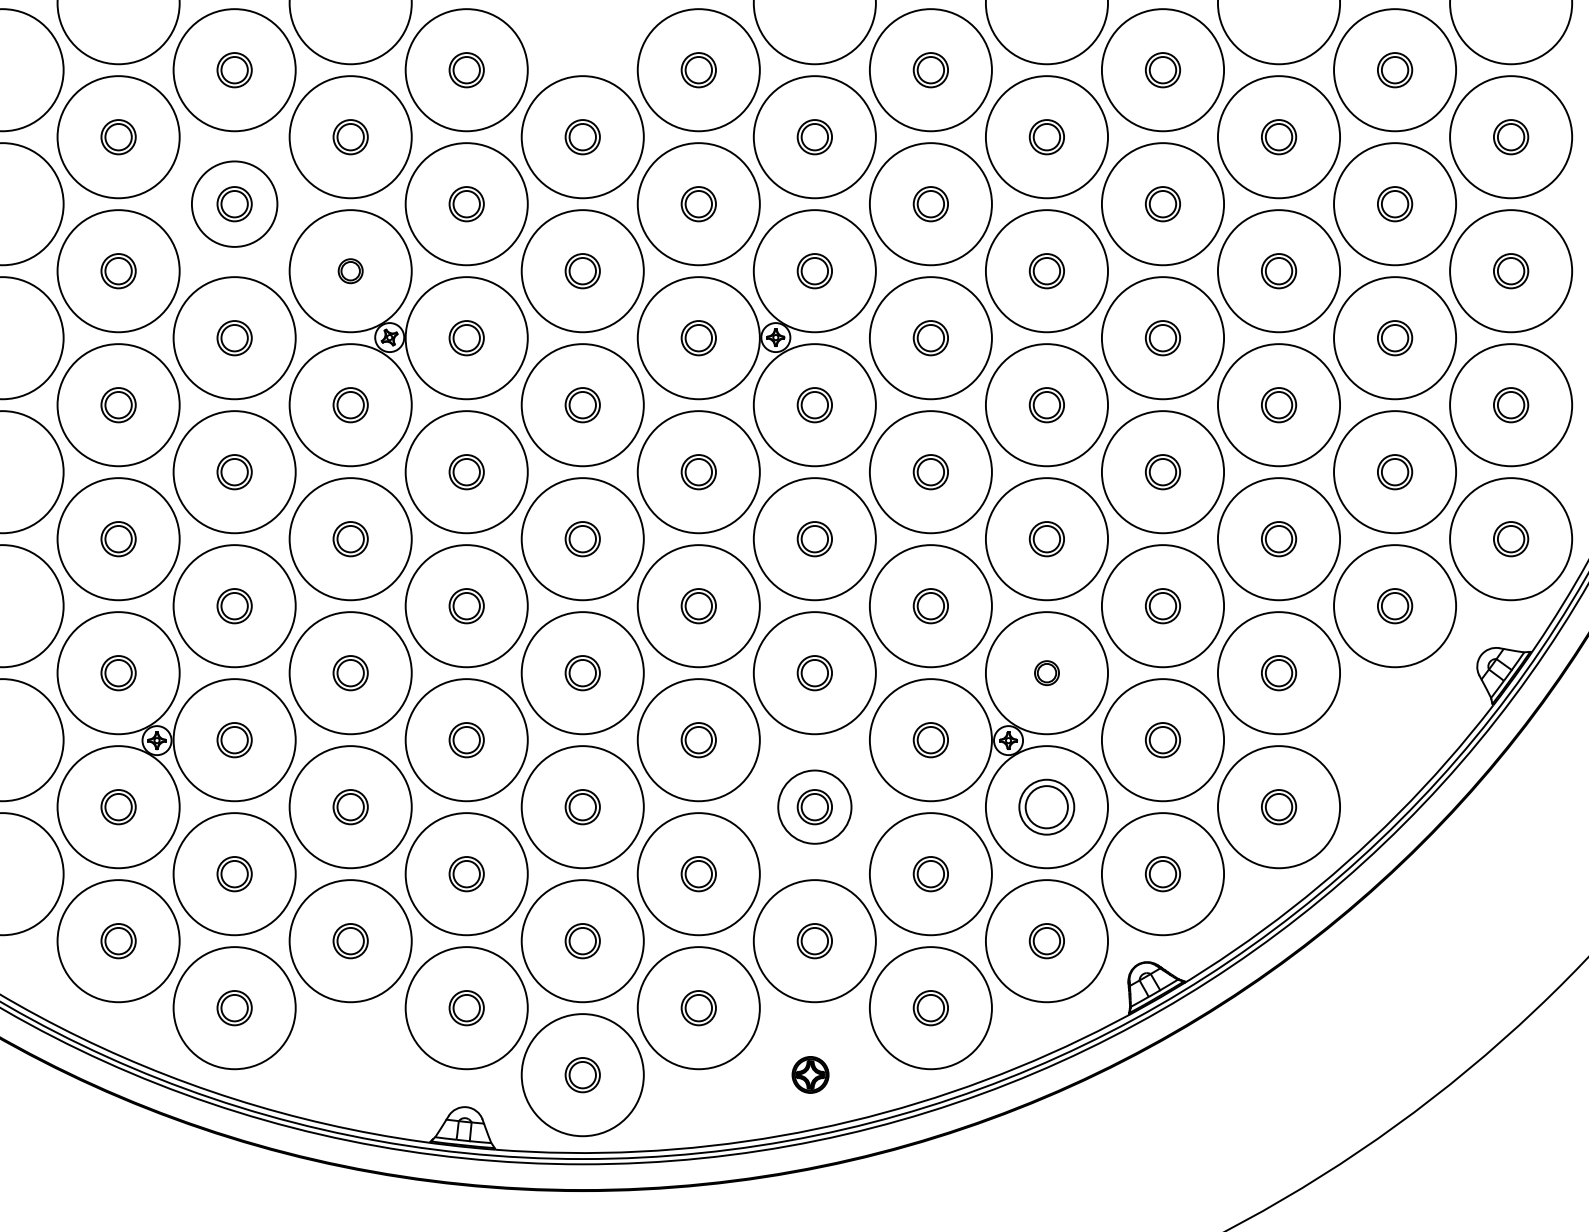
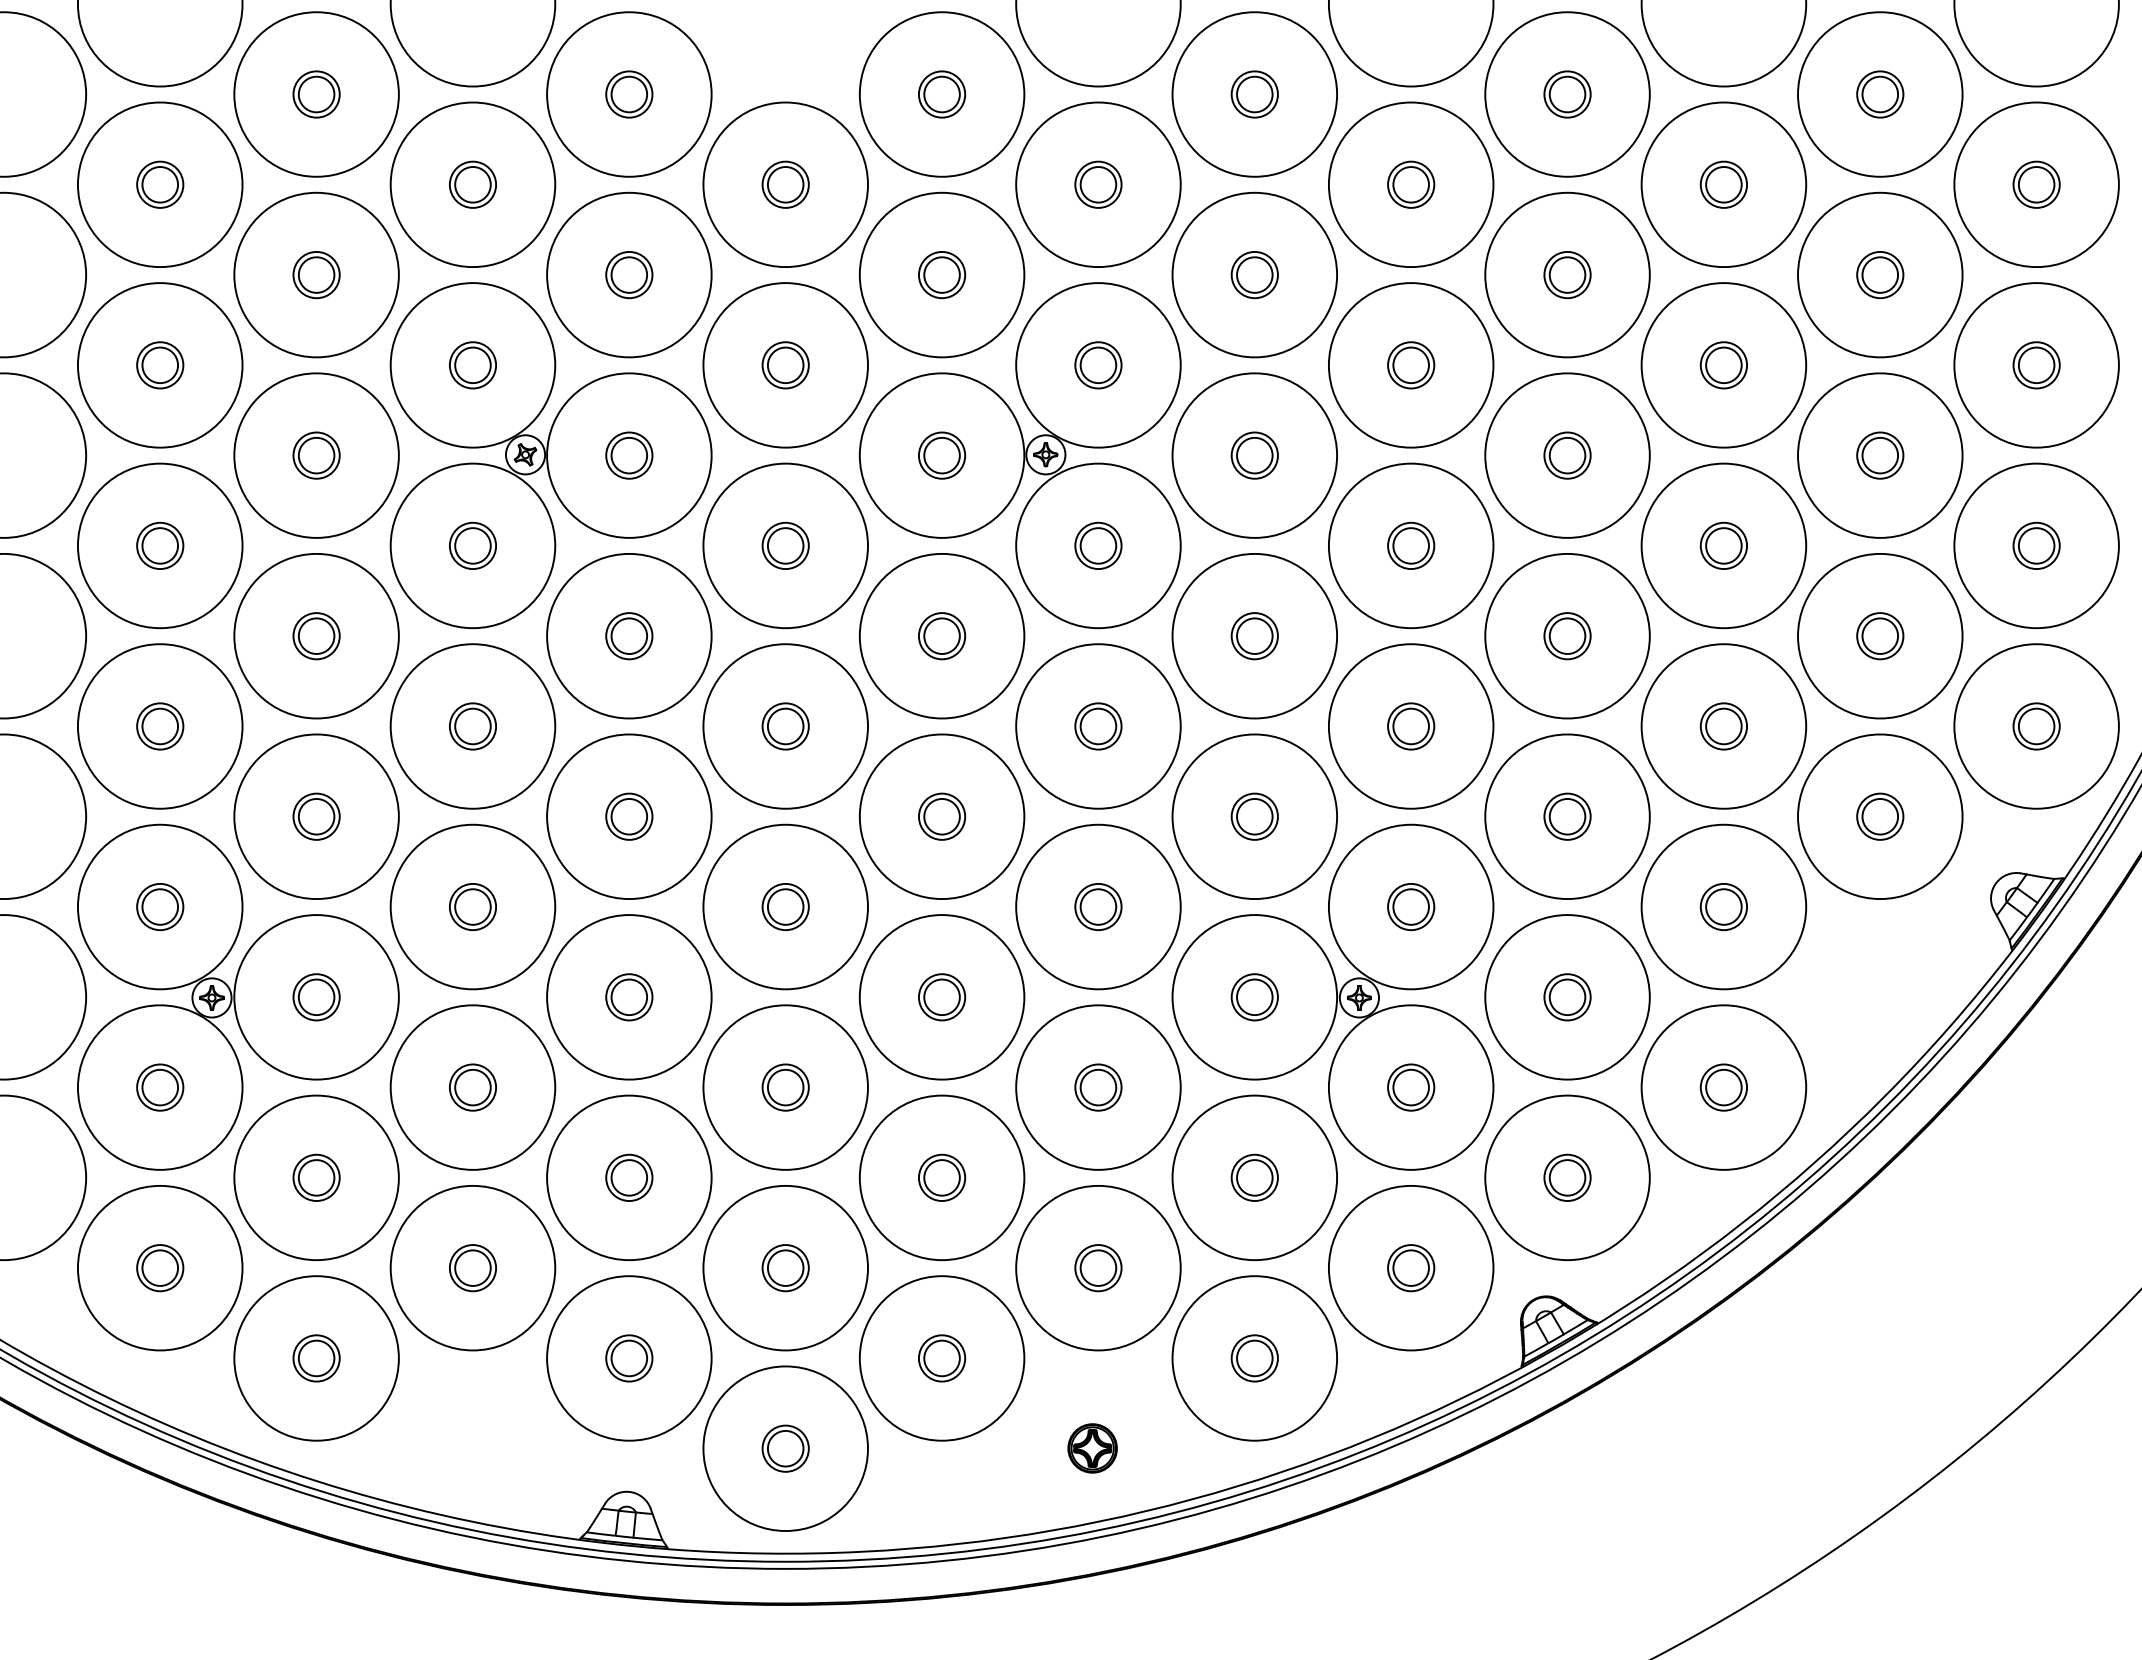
circle: (234, 203) -> (316, 274), size x1.43
part: (350, 271) -> (472, 365), size x1.43
part: (1047, 672) -> (1411, 906), size x1.43
circle: (814, 807) -> (1098, 1087), size x1.67
part: (1047, 807) -> (1411, 1087), size x0.62

